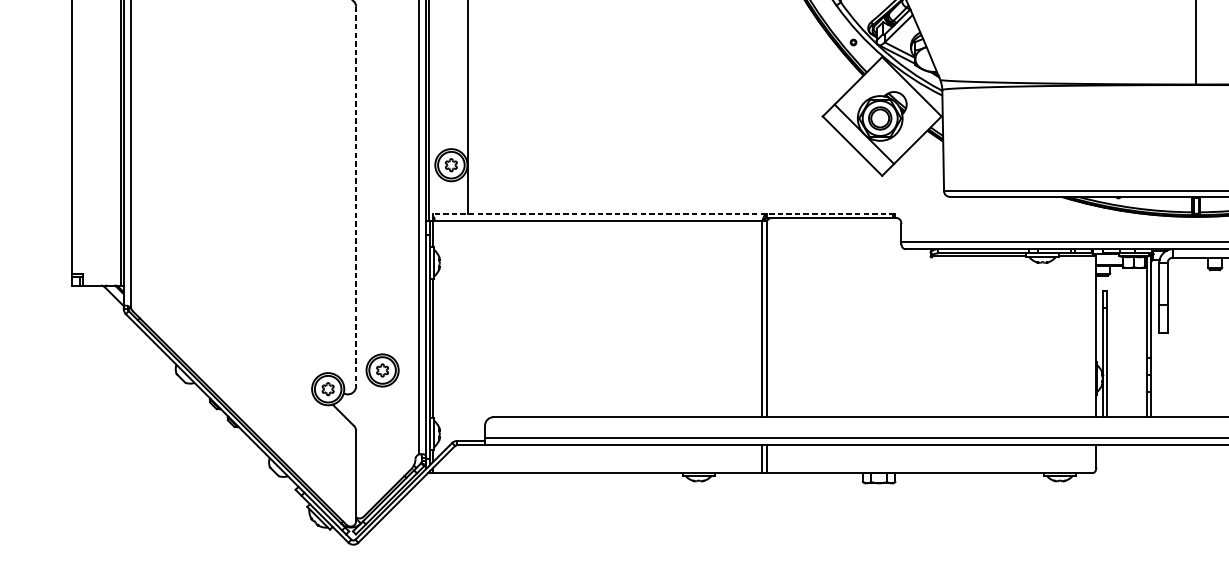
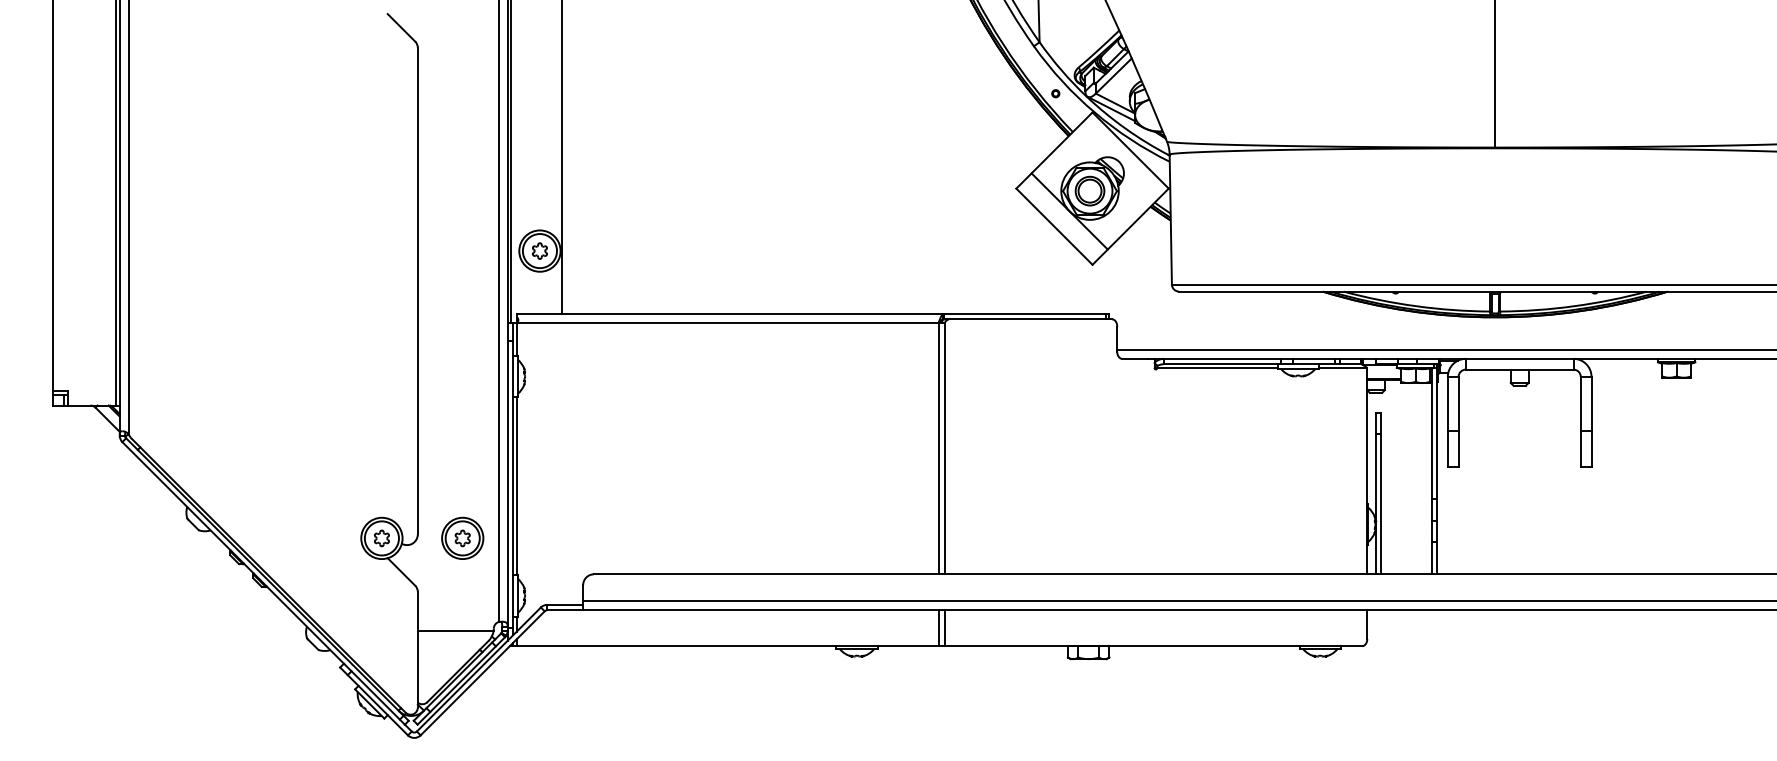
line: (355, 196) -> (417, 291), dashed -> solid
line: (663, 213) -> (812, 313), dashed -> solid
part: (382, 369) -> (462, 537), moved
line: (385, 460) -> (455, 630), added

